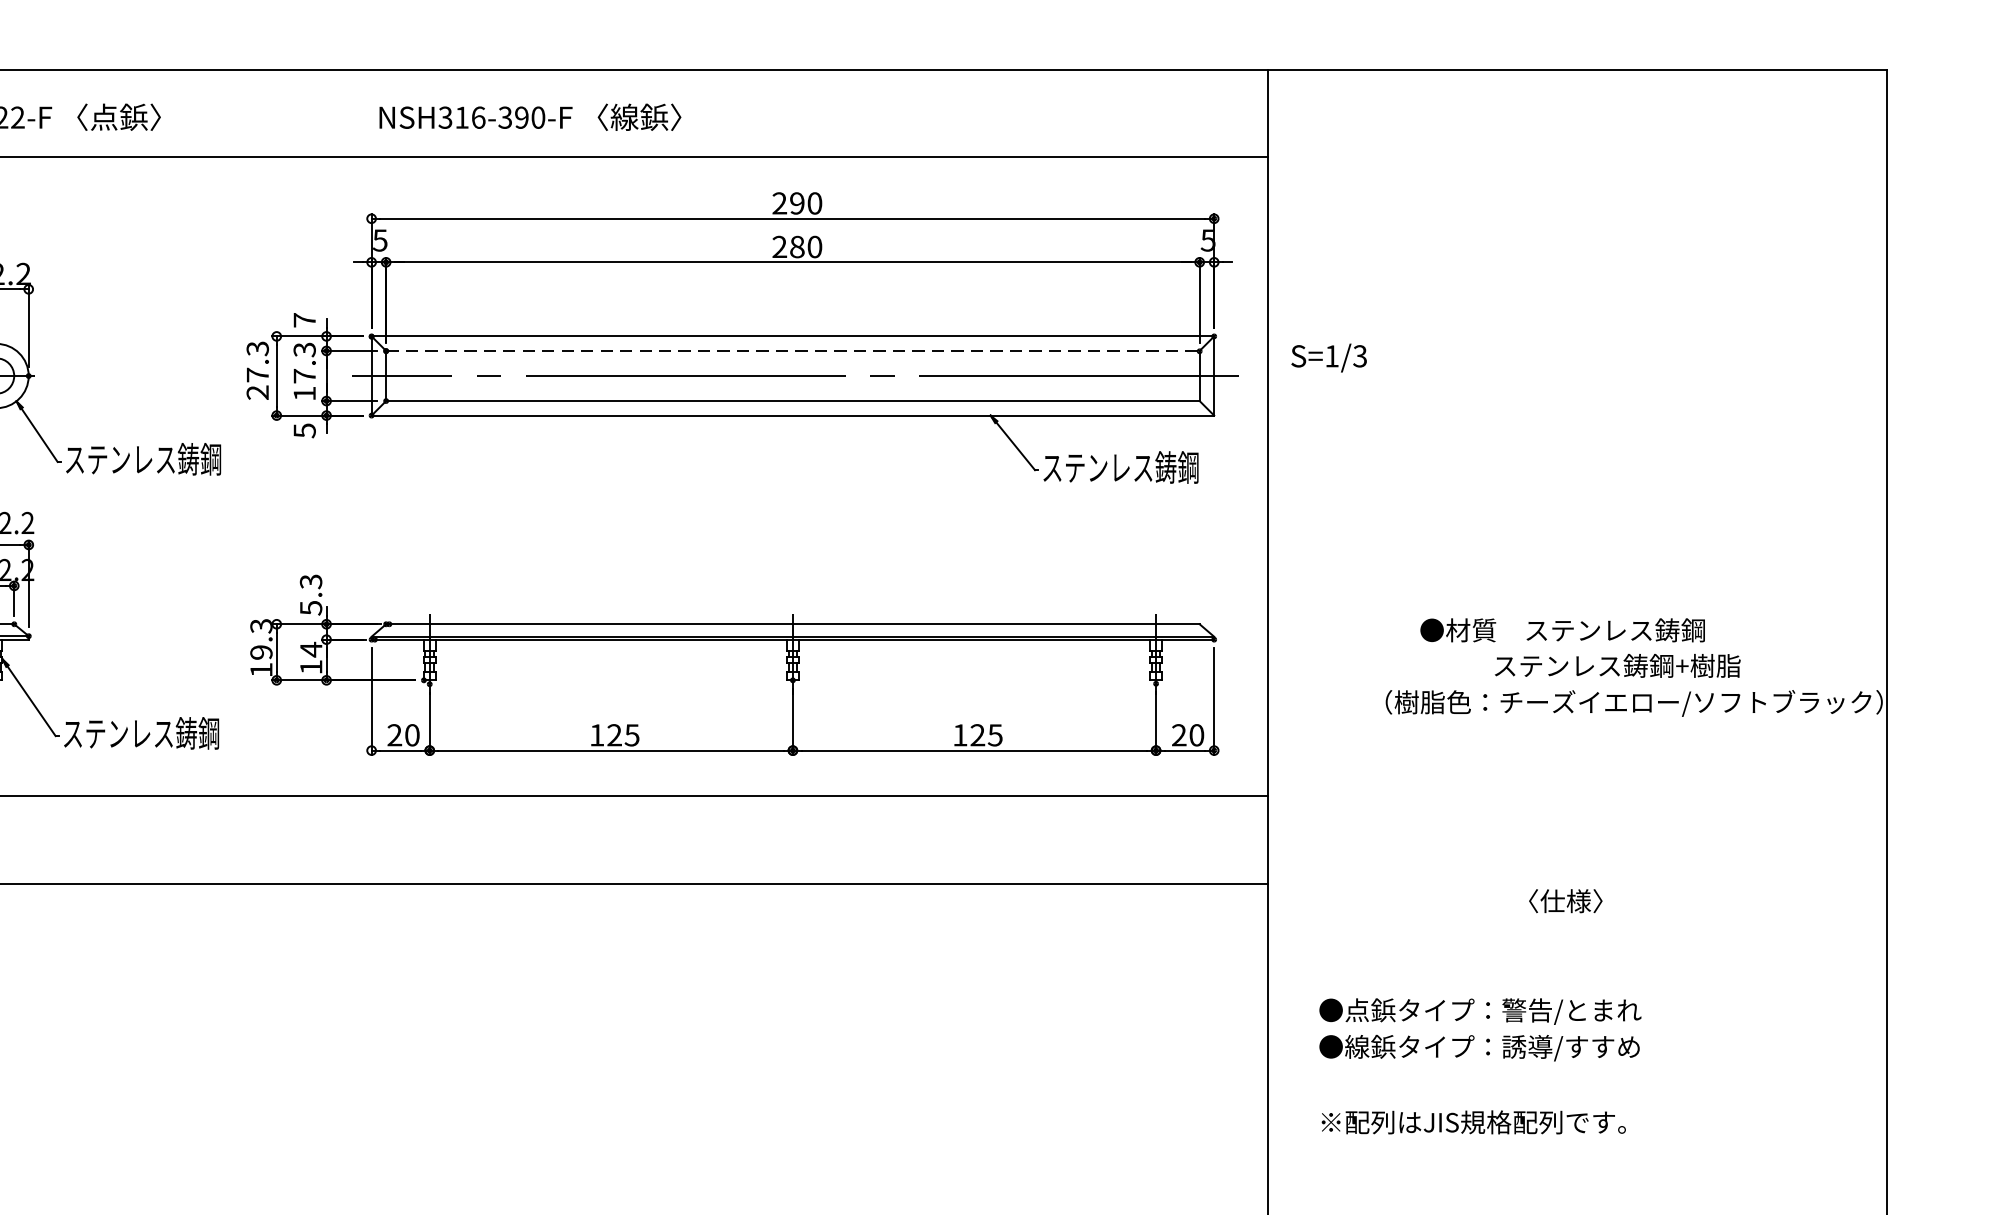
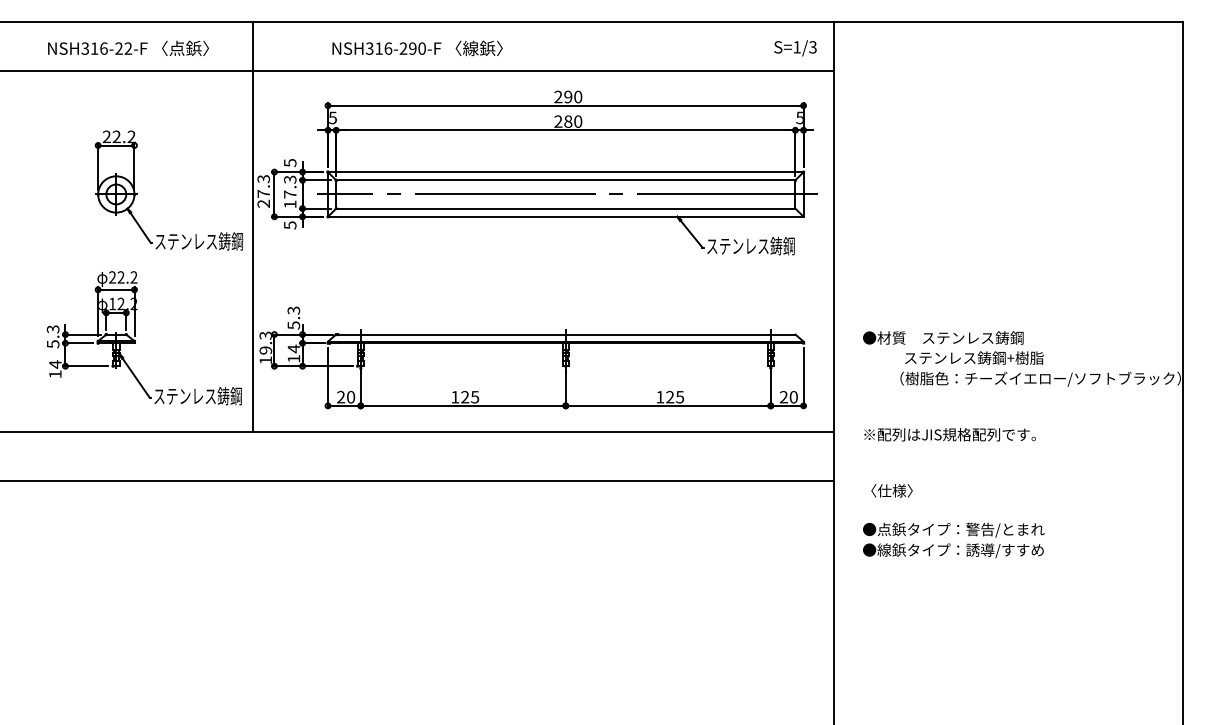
text: (505, 117) -> (403, 48), NSH316-390-F -> NSH316-290-F
text: (305, 319) -> (290, 162), 7 -> 5
line: (792, 351) -> (565, 180), dashed -> solid
text: (1329, 358) -> (795, 48), moved
line: (239, 432) -> (253, 226), added
text: (1580, 647) -> (953, 347), moved
text: (1564, 900) -> (891, 490), moved
text: (1479, 1029) -> (953, 540), moved
text: (1472, 1121) -> (949, 434), moved

